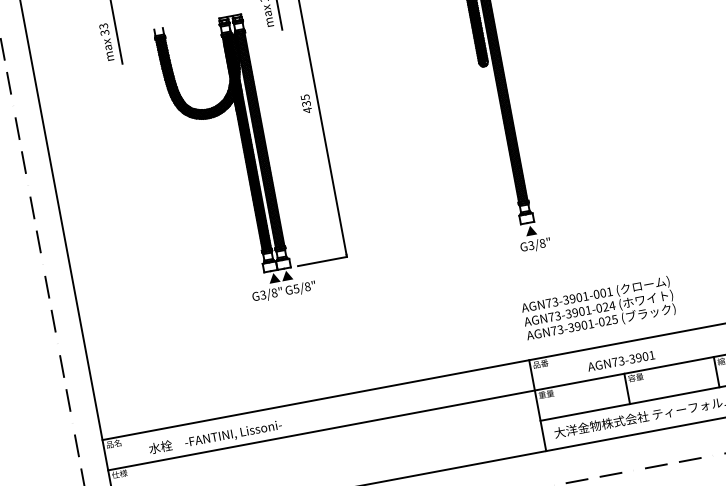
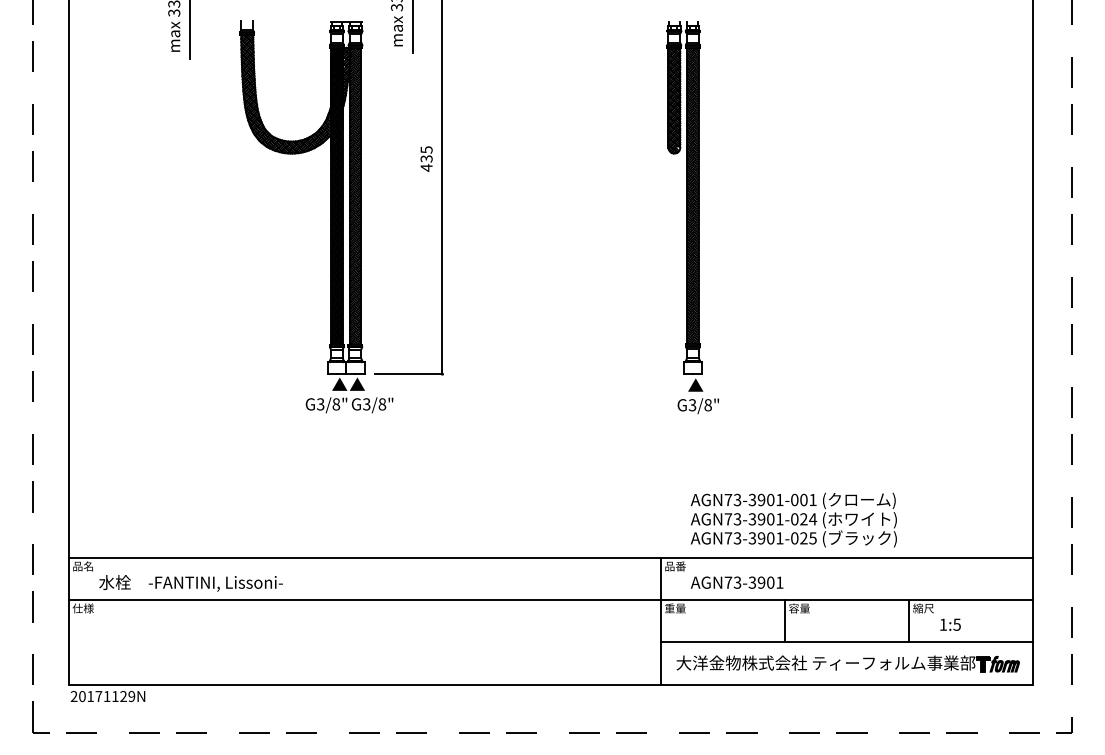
text: (296, 288) -> (366, 403), G5/8" -> G3/8"
text: (598, 308) -> (793, 519), moved
text: (620, 361) -> (736, 582), moved
text: (215, 437) -> (190, 583), moved

